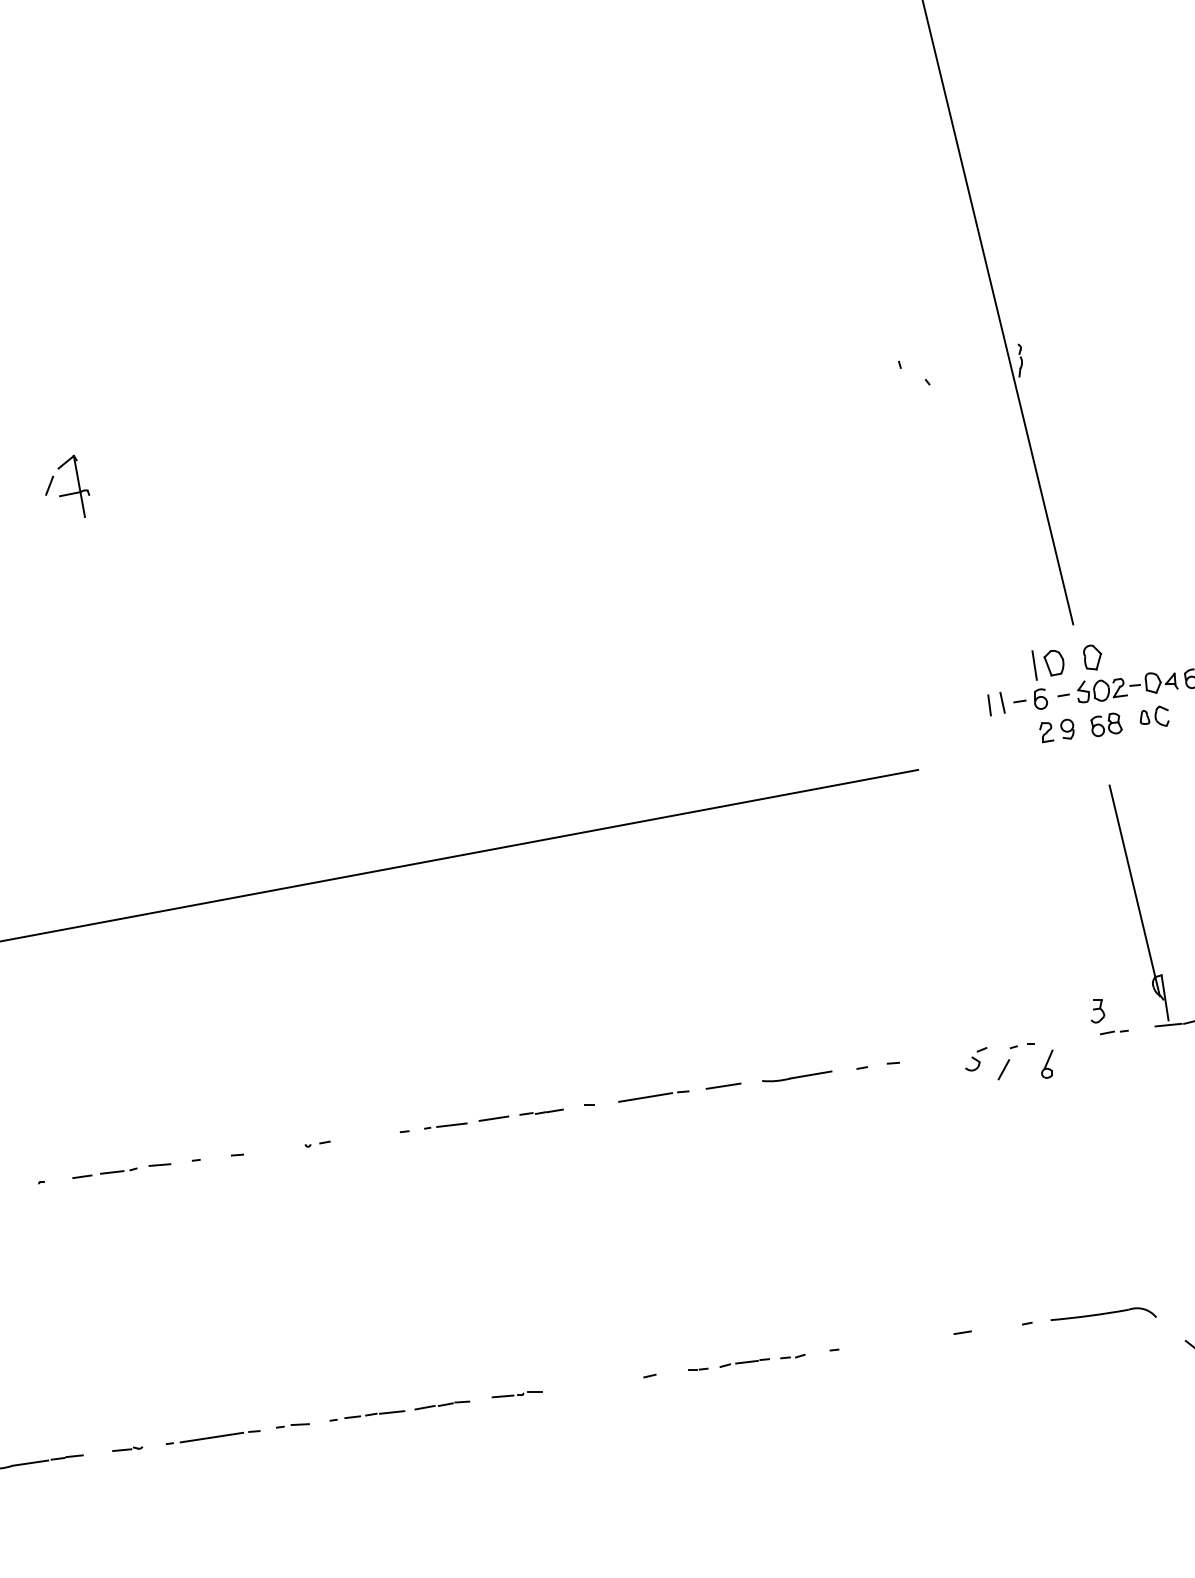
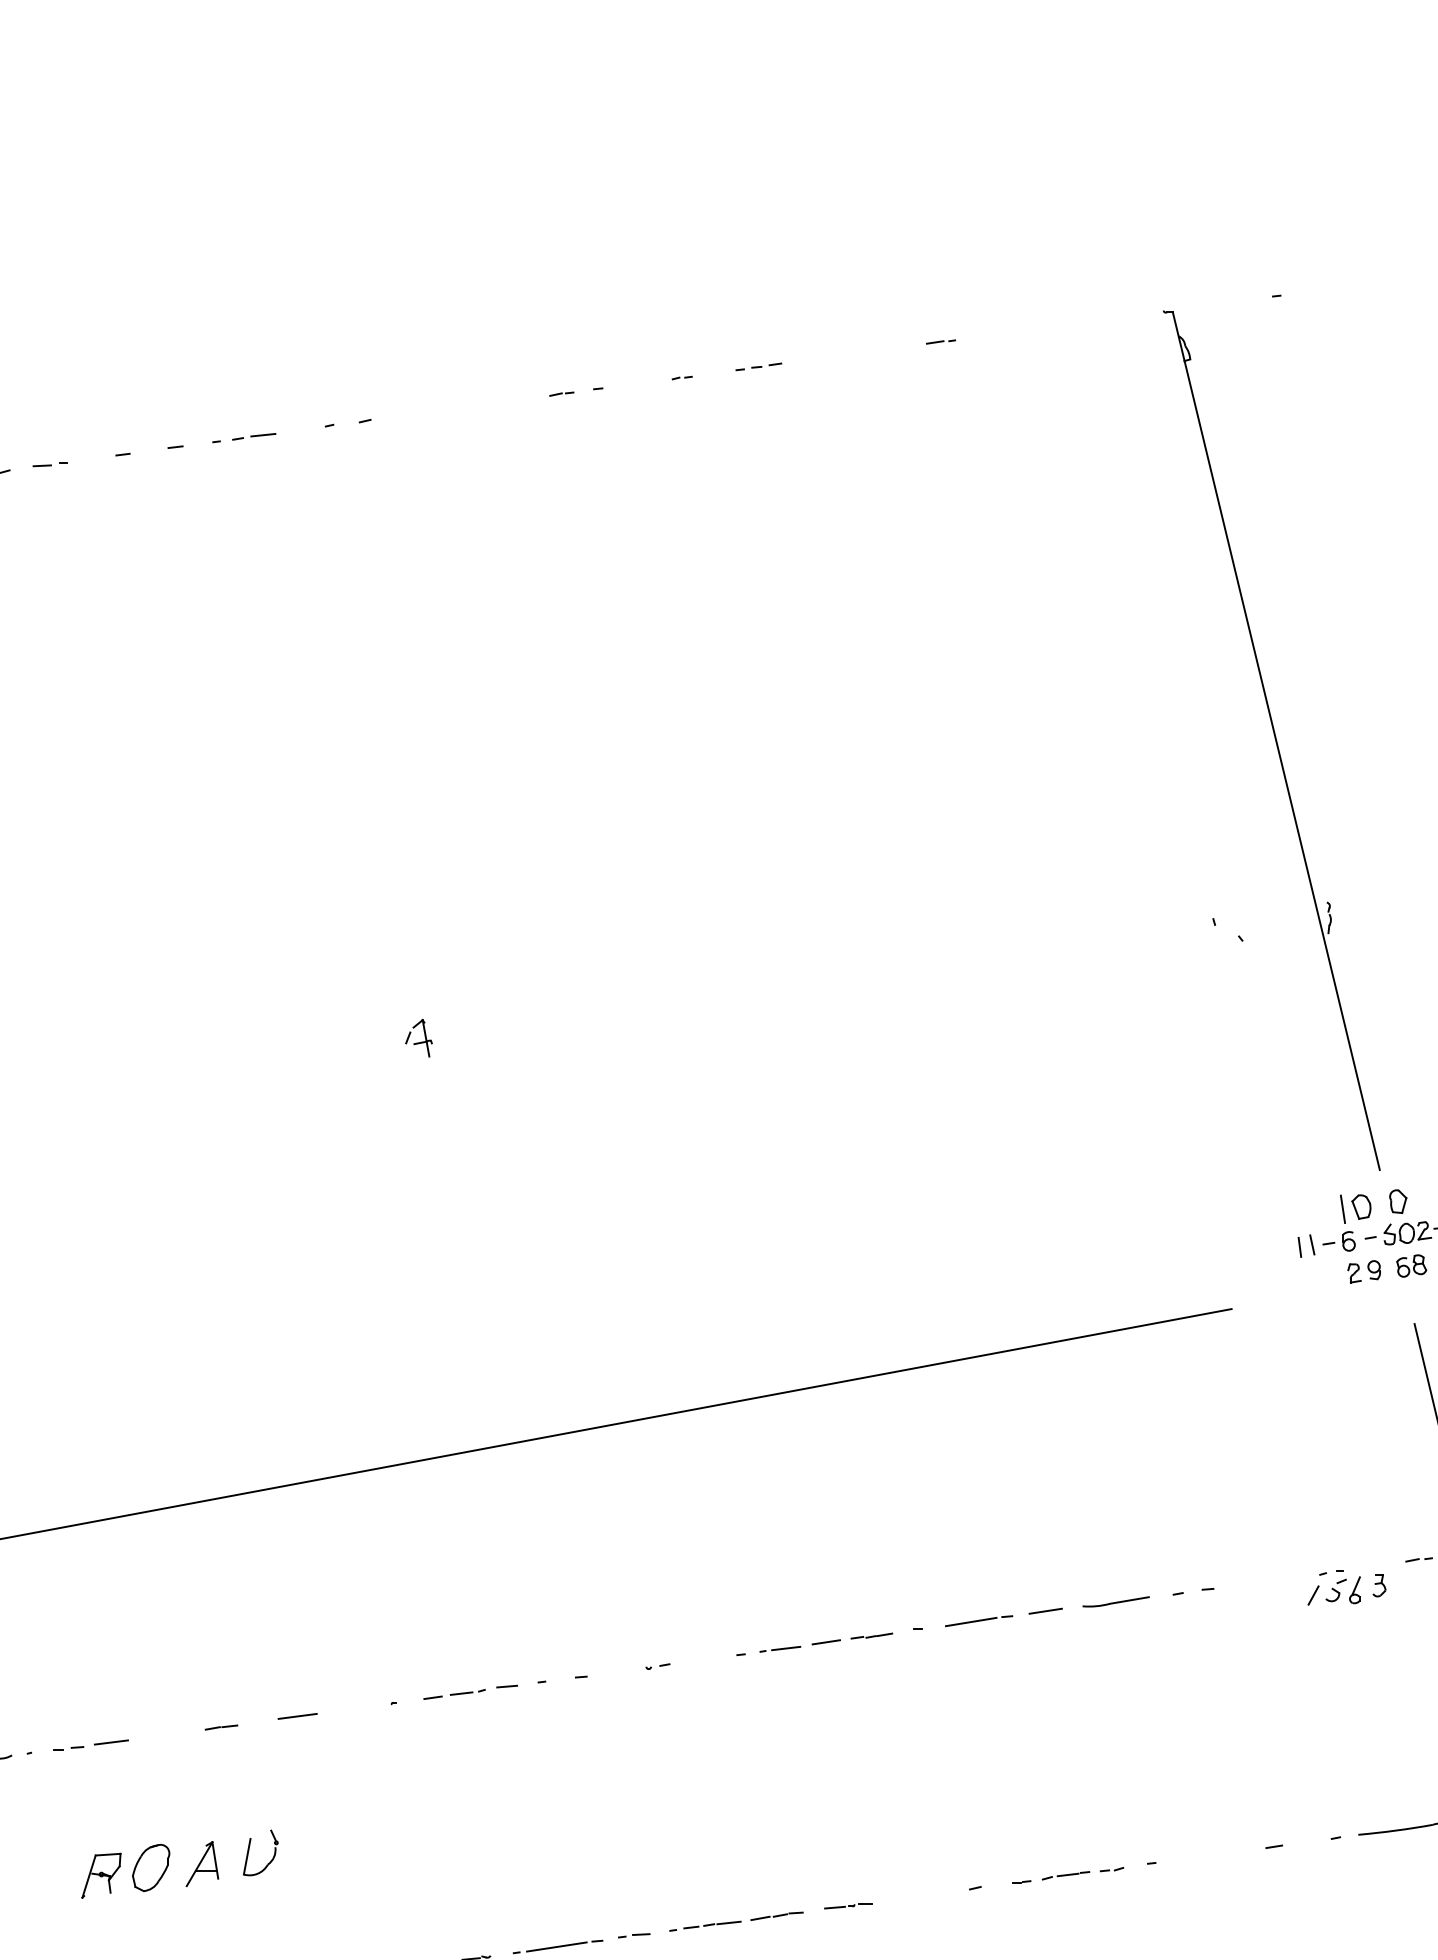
part: (67, 486) -> (418, 1038), size x0.62
part: (1098, 1011) -> (1379, 1585), moved
part: (975, 1059) -> (1335, 1590), moved

